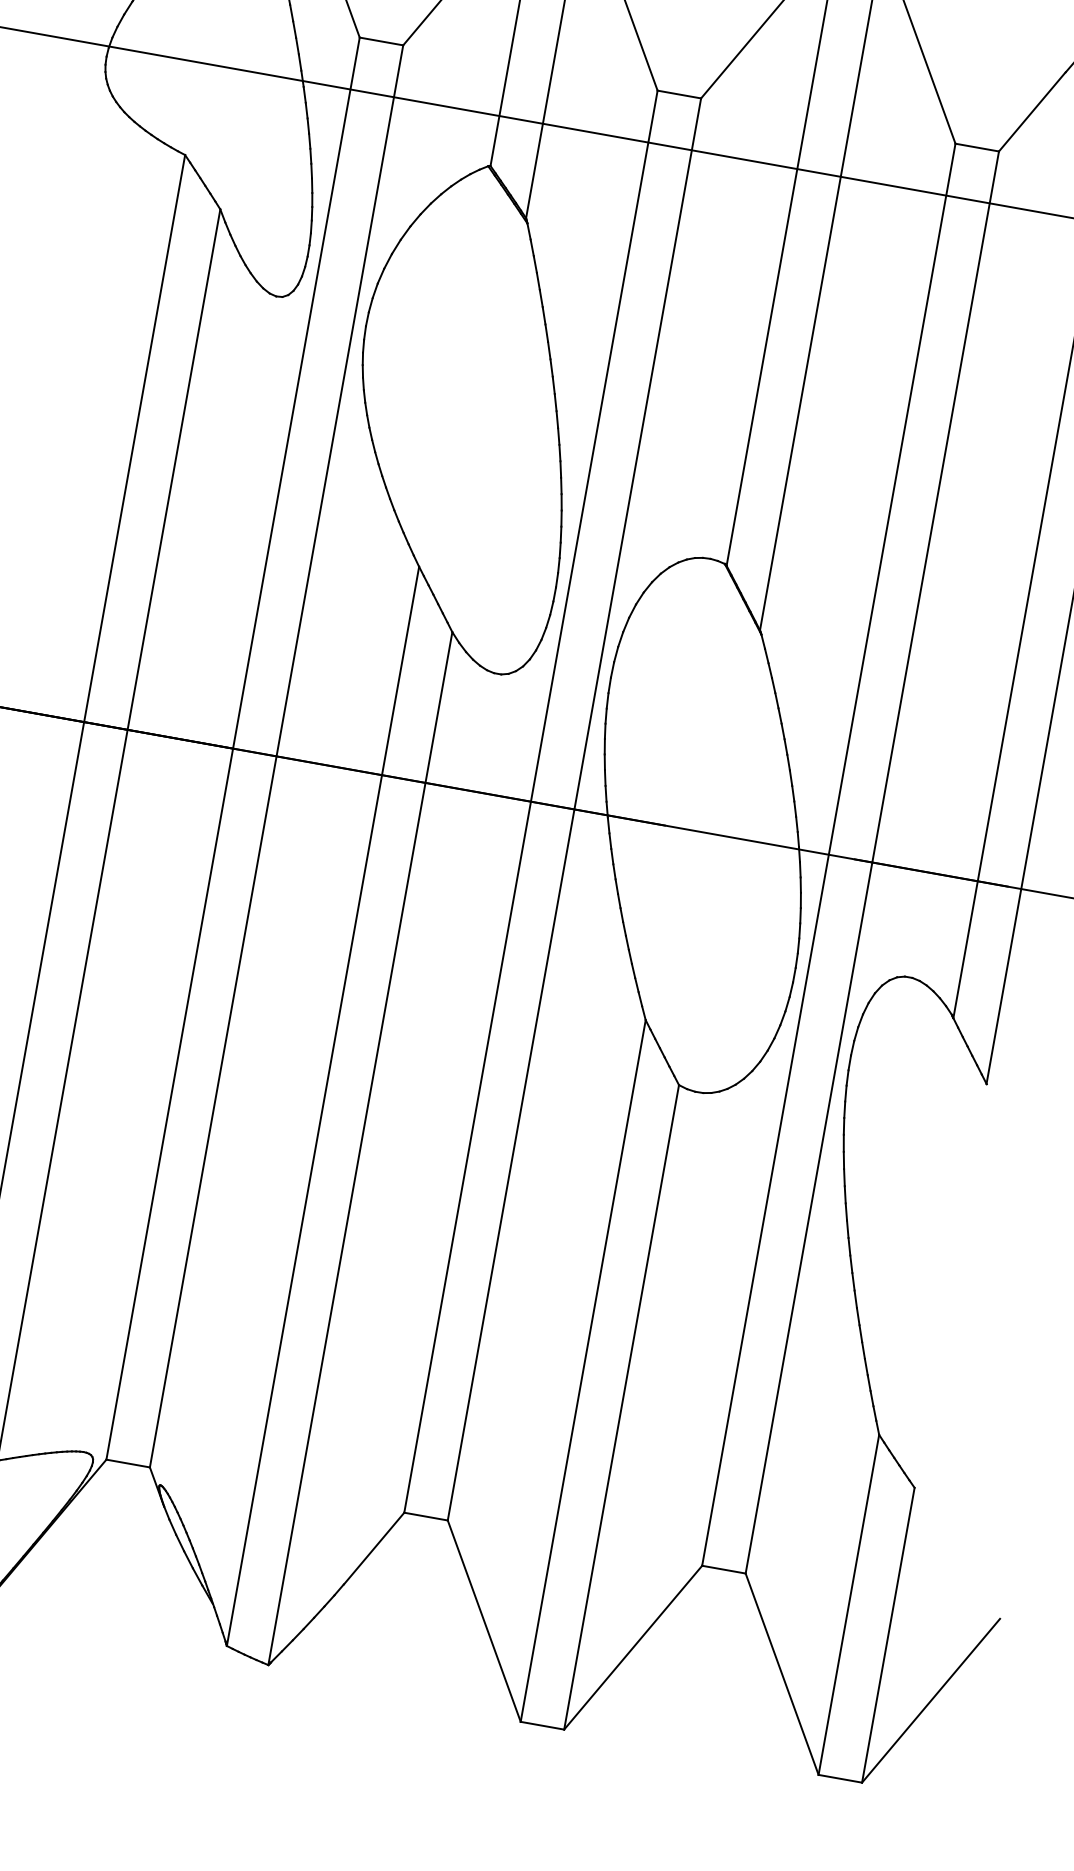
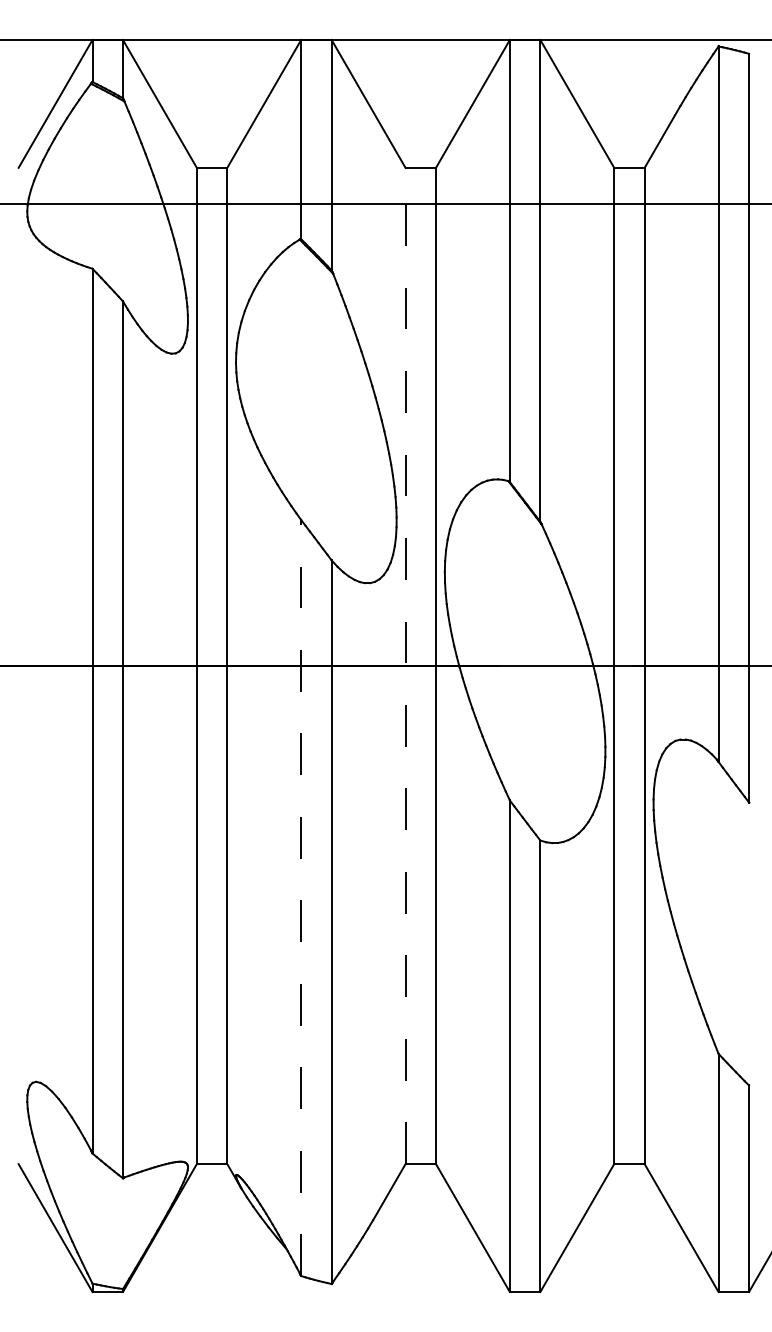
line: (531, 800) -> (405, 665), solid -> dashed
line: (323, 1105) -> (301, 897), solid -> dashed

